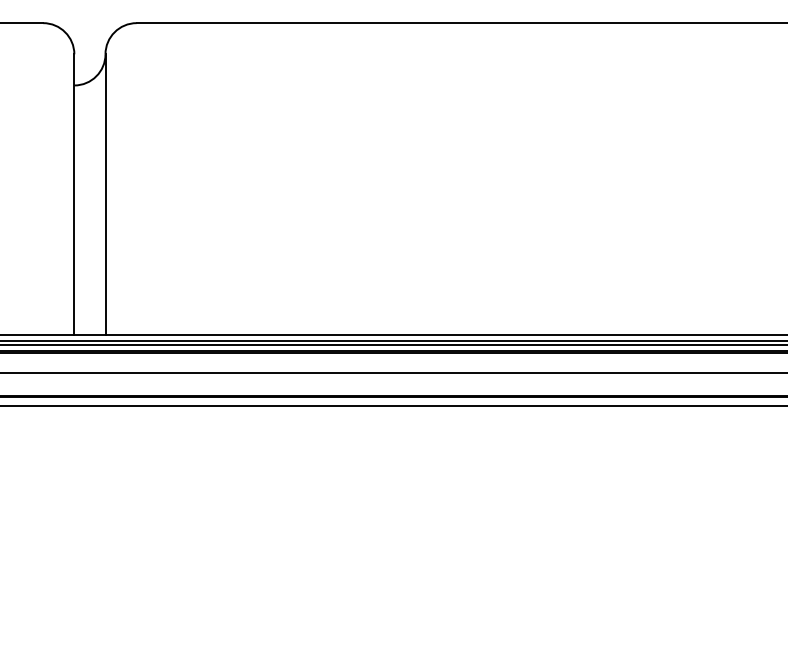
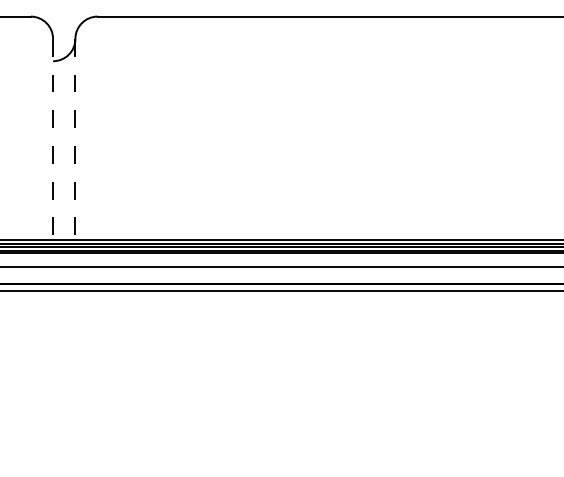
line: (74, 194) -> (53, 139), solid -> dashed
line: (105, 194) -> (75, 139), solid -> dashed

